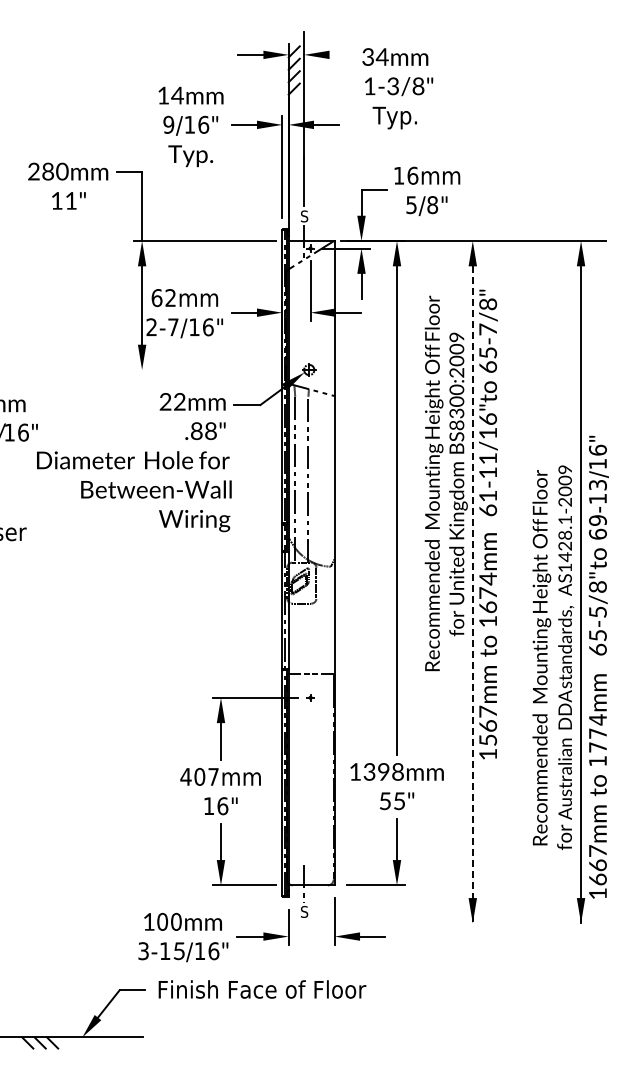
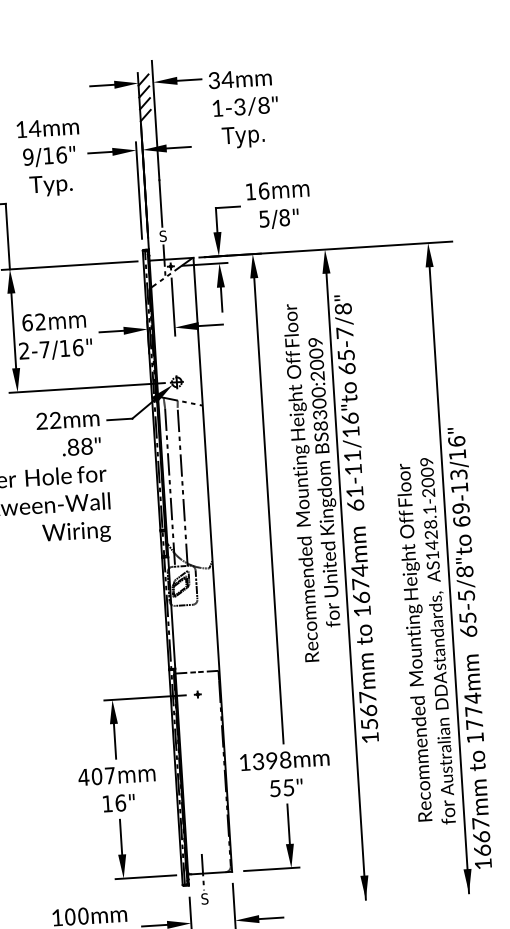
line: (341, 54) -> (188, 79), added
line: (214, 370) -> (86, 388), added
line: (472, 594) -> (345, 586), dashed -> solid

